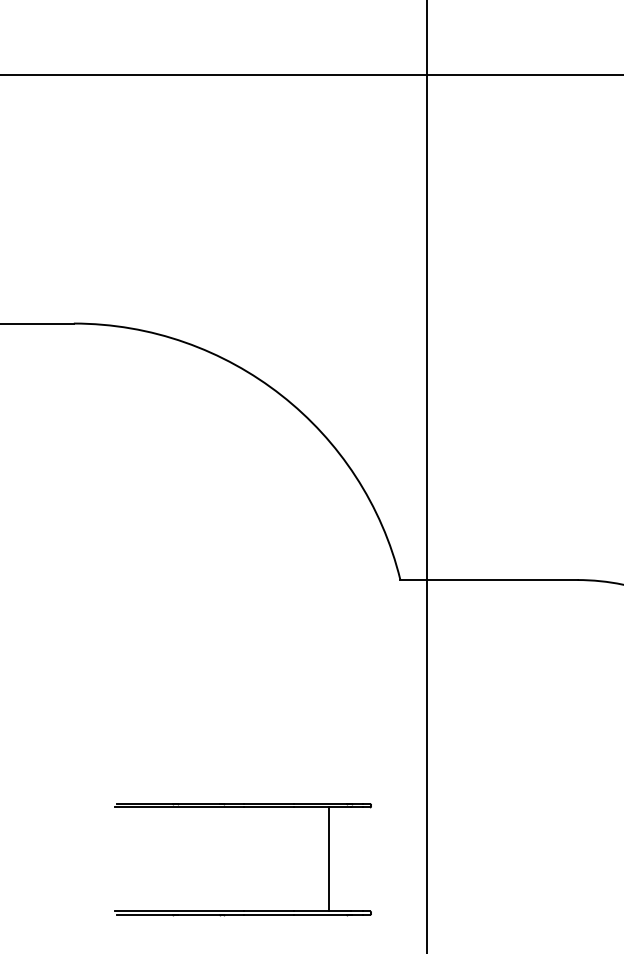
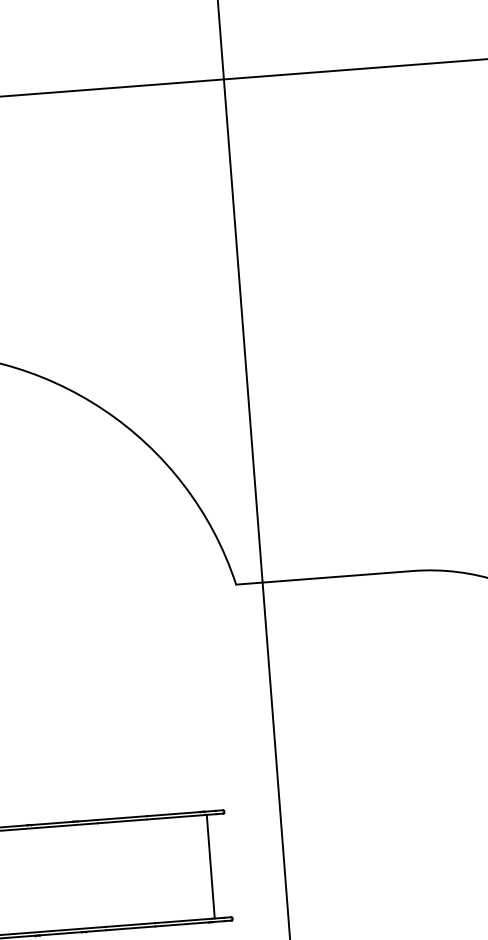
line: (329, 859) -> (210, 866), moved

